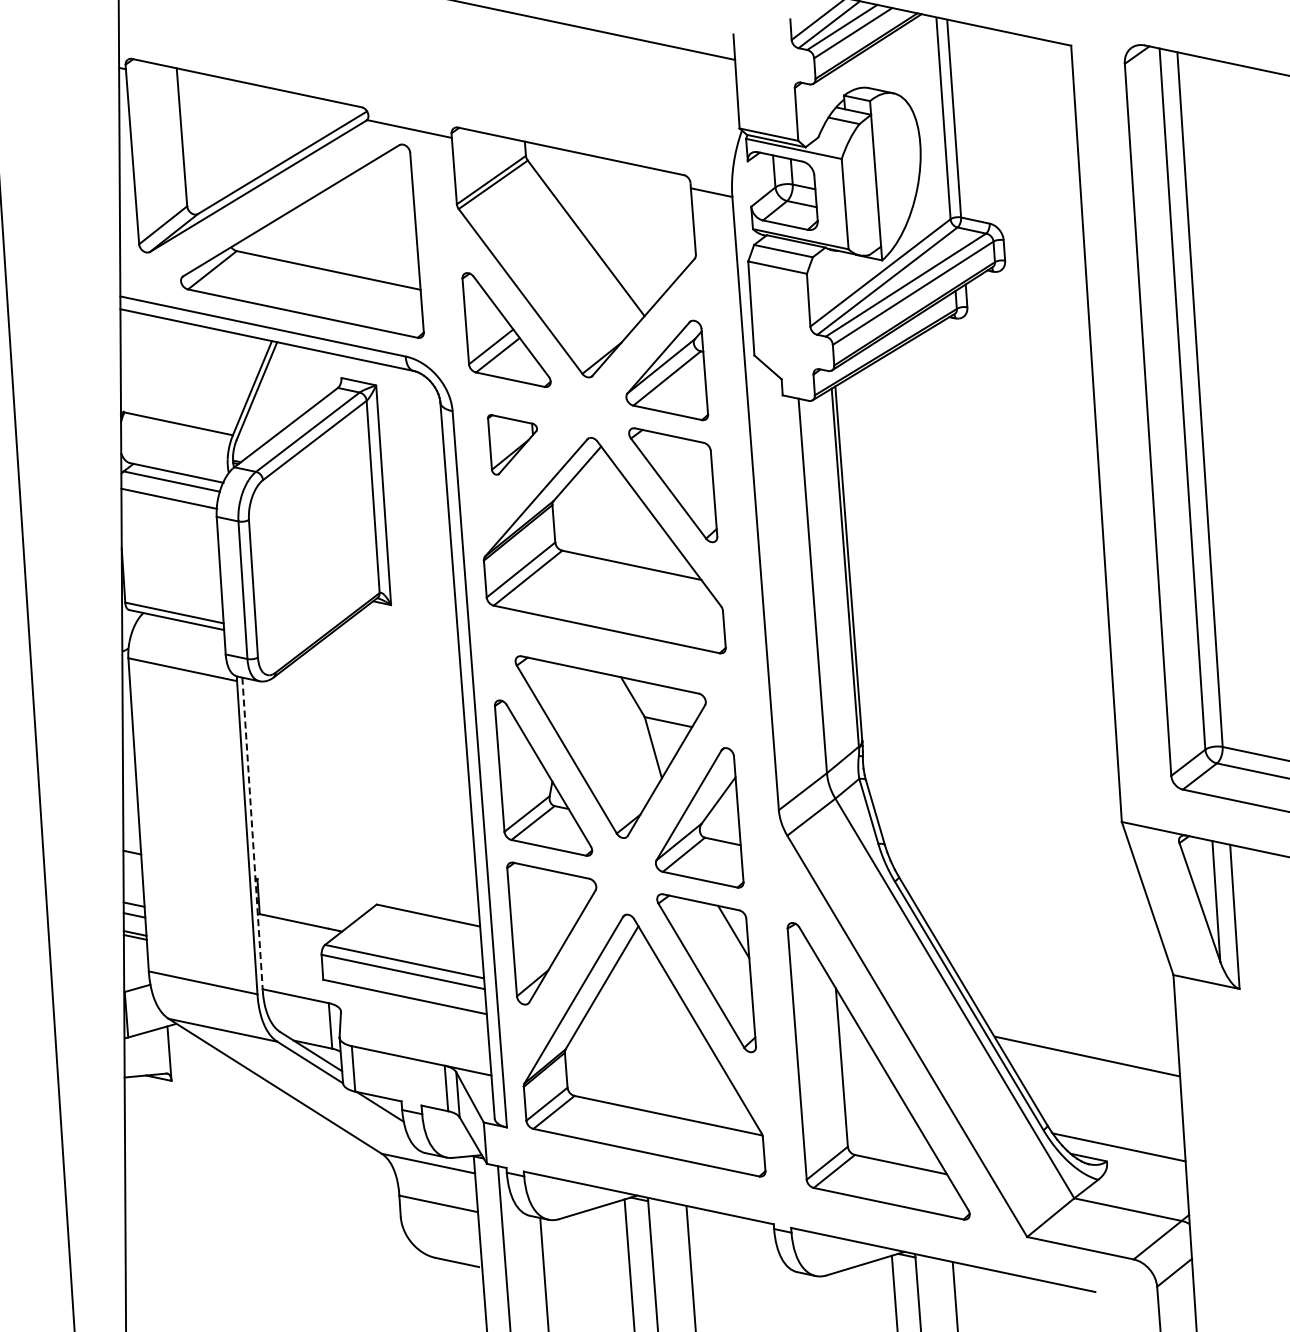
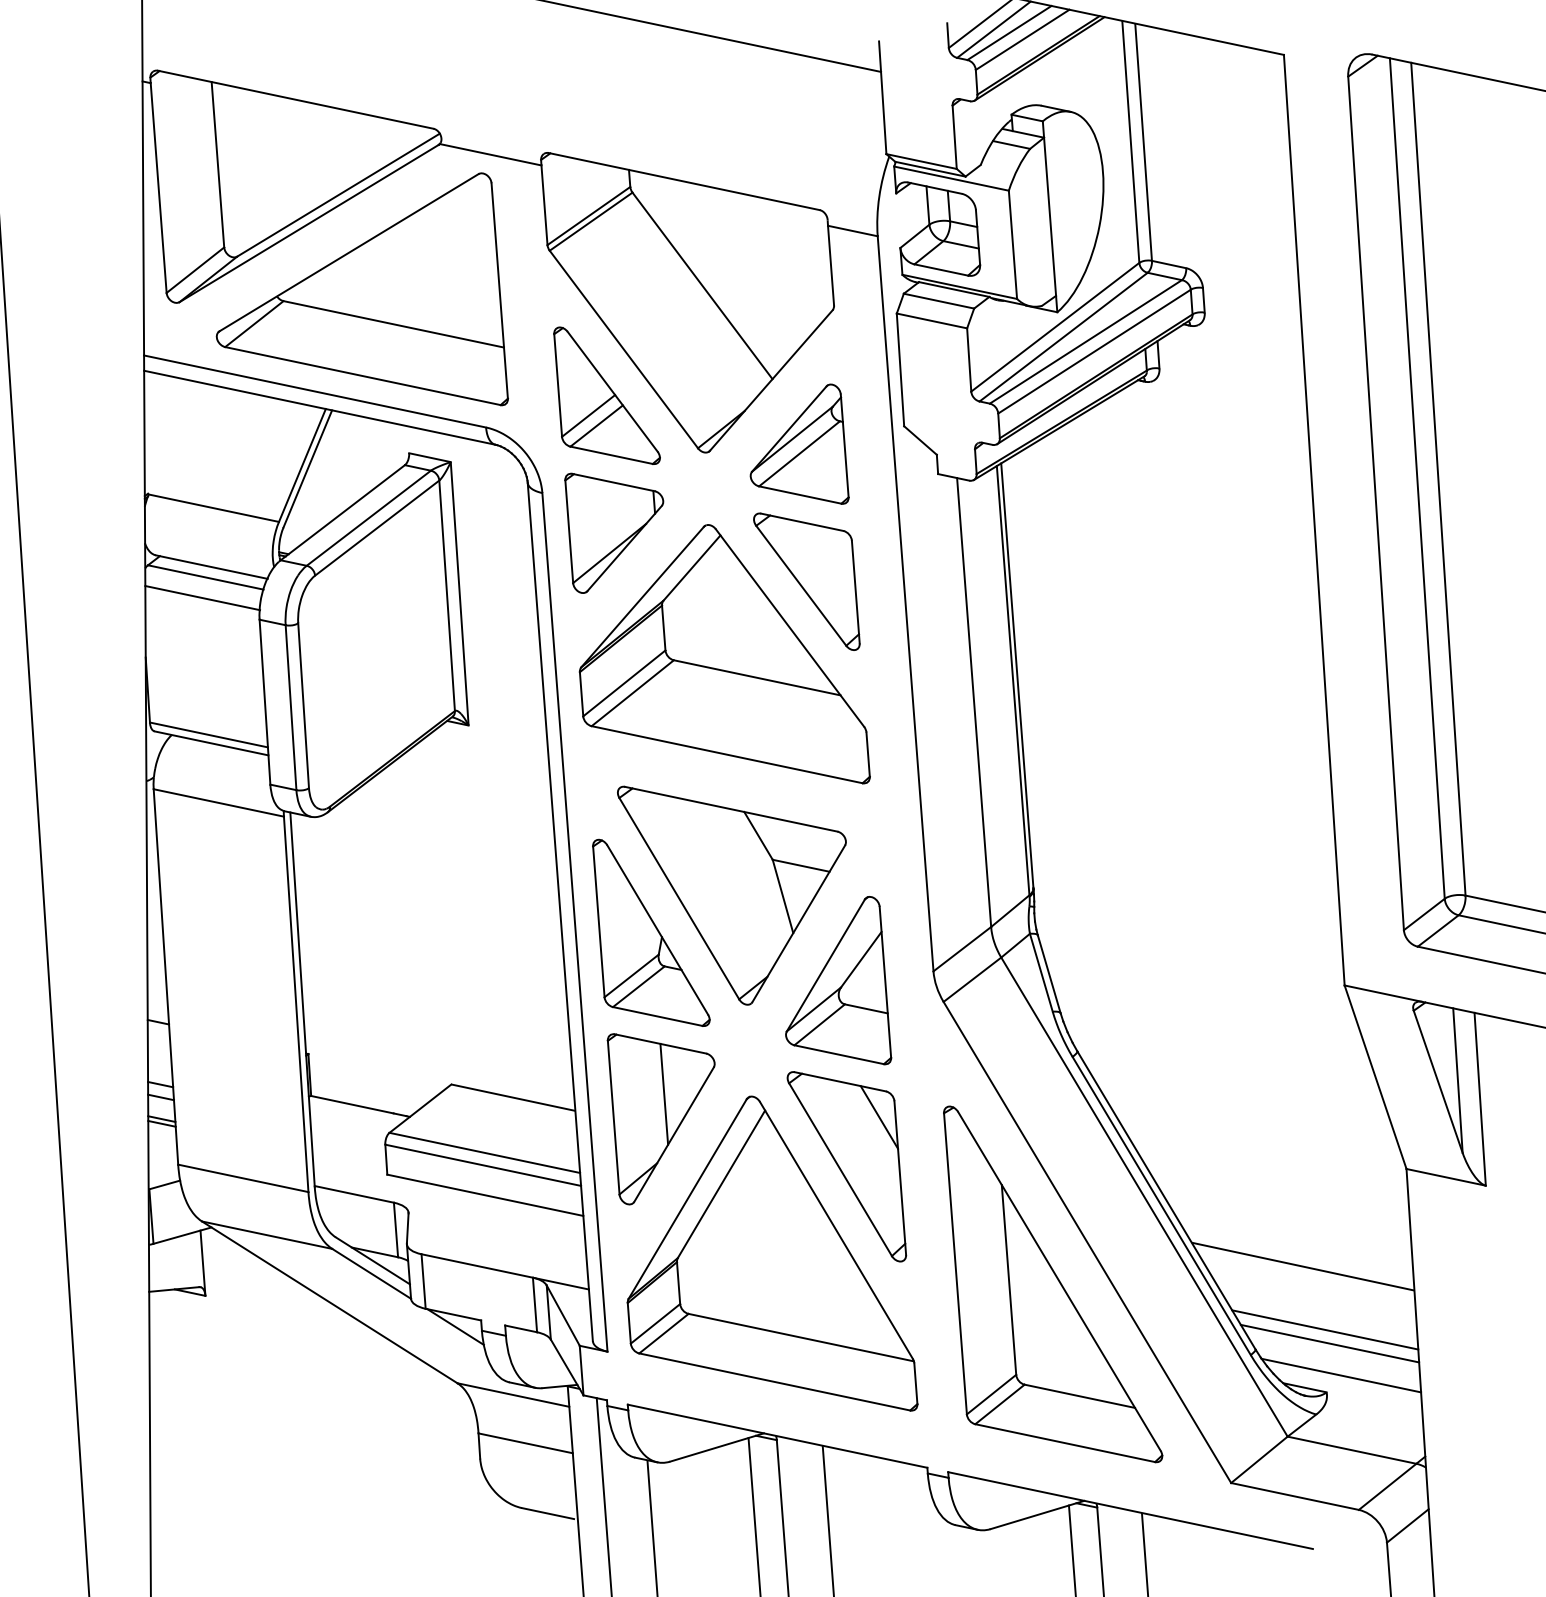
part: (512, 444) -> (614, 532), size x1.67
line: (252, 833) -> (302, 999), dashed -> solid
line: (554, 912) -> (664, 1094), added
line: (1105, 1108) -> (1325, 1328), added
line: (1109, 1120) -> (1329, 1343), added

